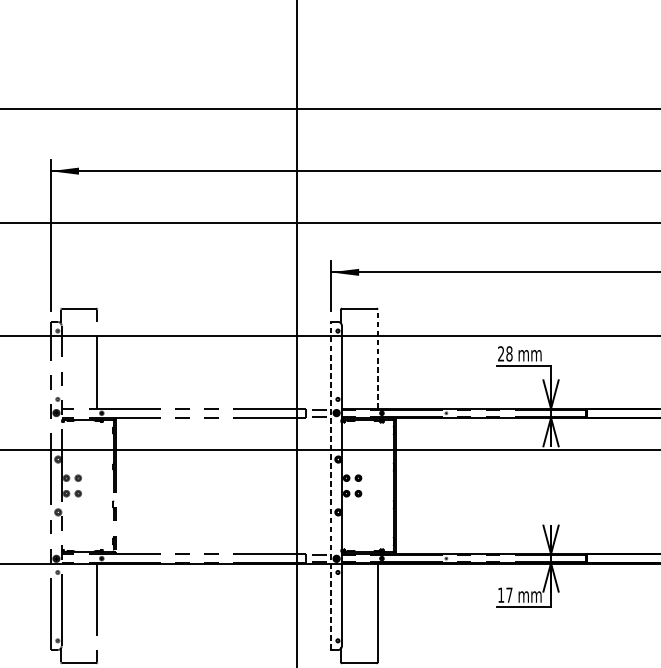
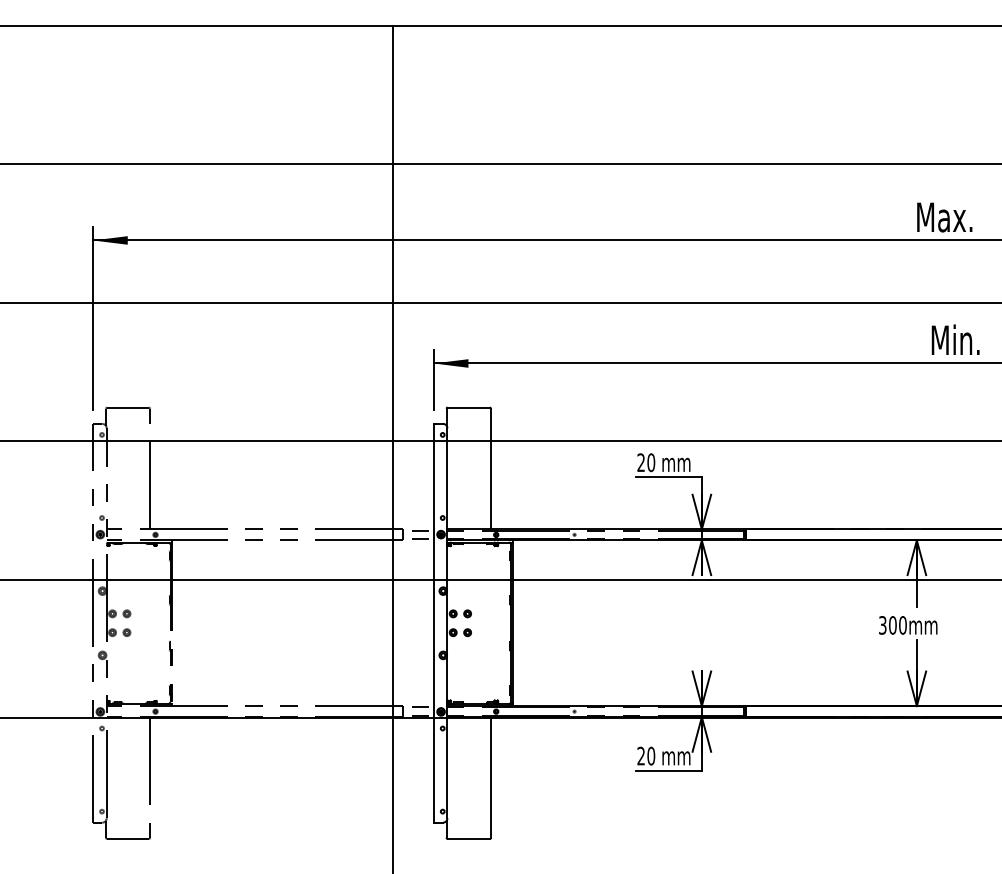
text: (509, 353) -> (651, 462), 28 -> 20
line: (377, 358) -> (490, 468), dashed -> solid
line: (330, 485) -> (433, 622), dashed -> solid
text: (505, 594) -> (646, 755), 17 -> 20

